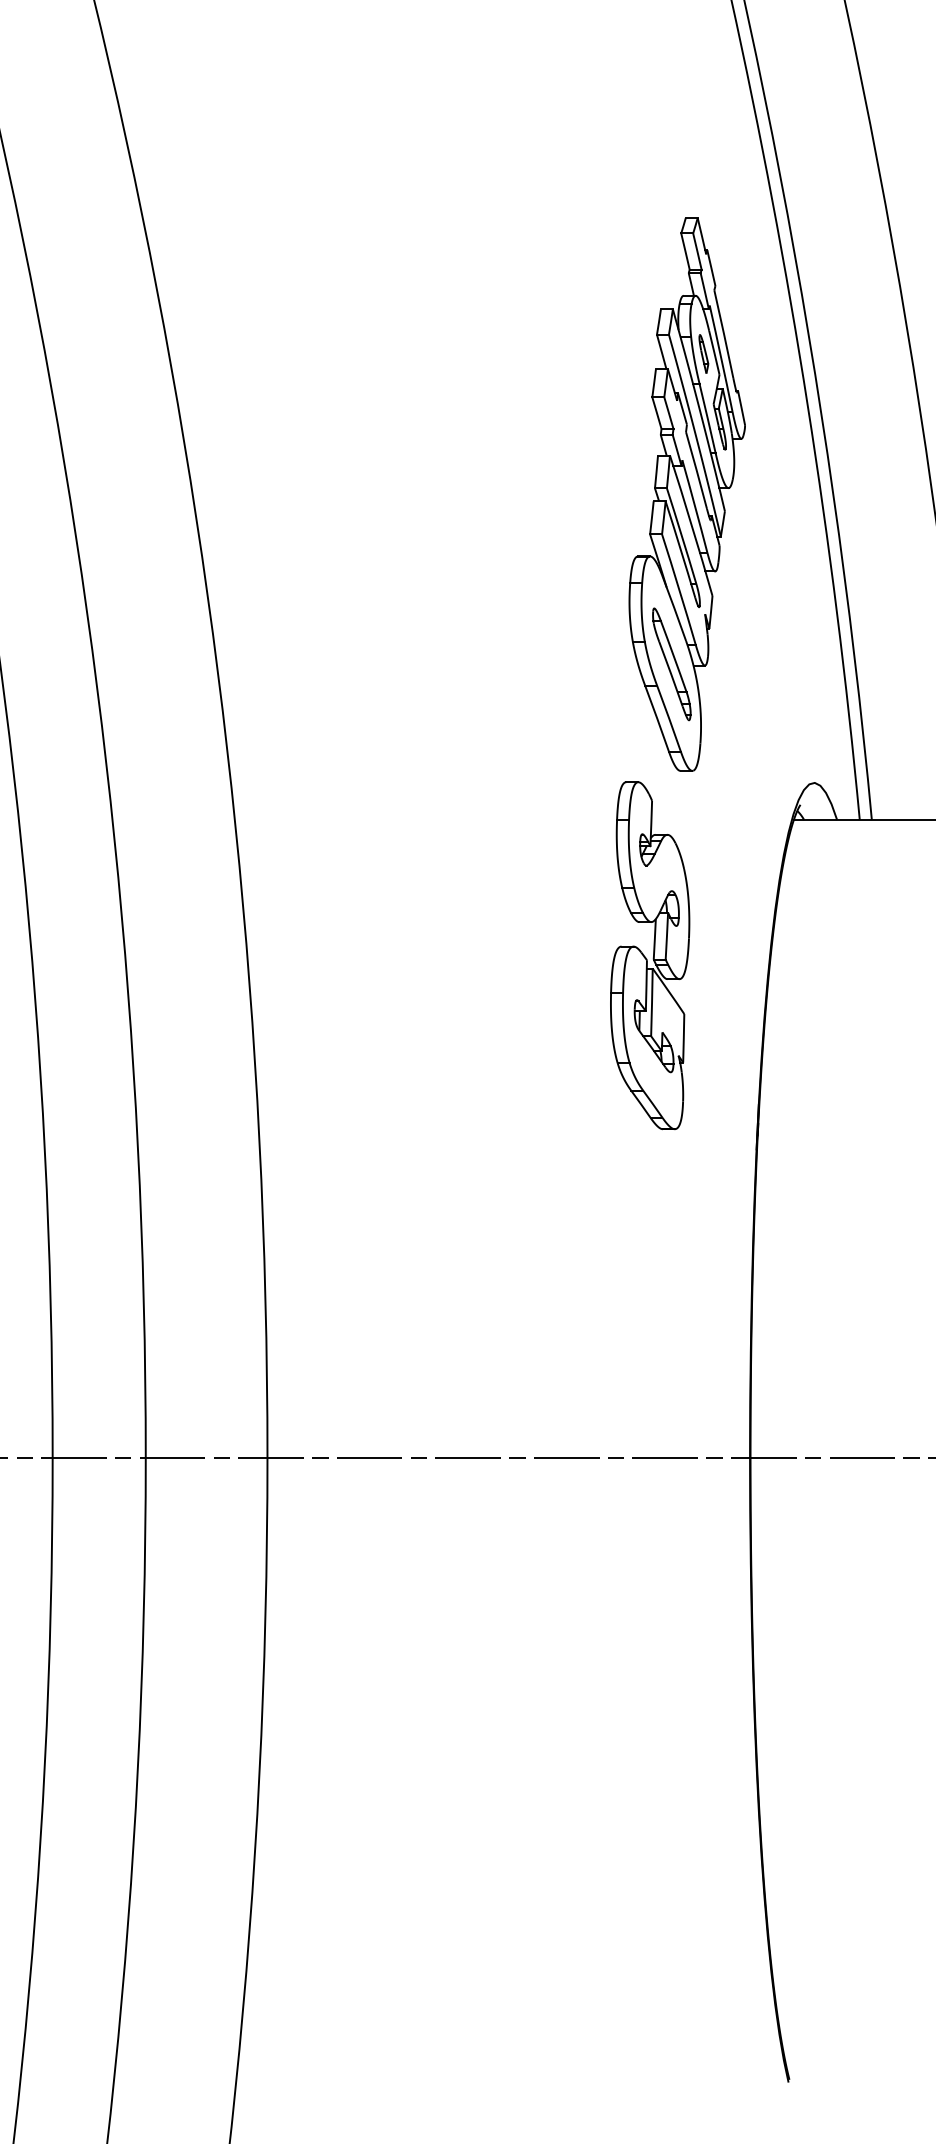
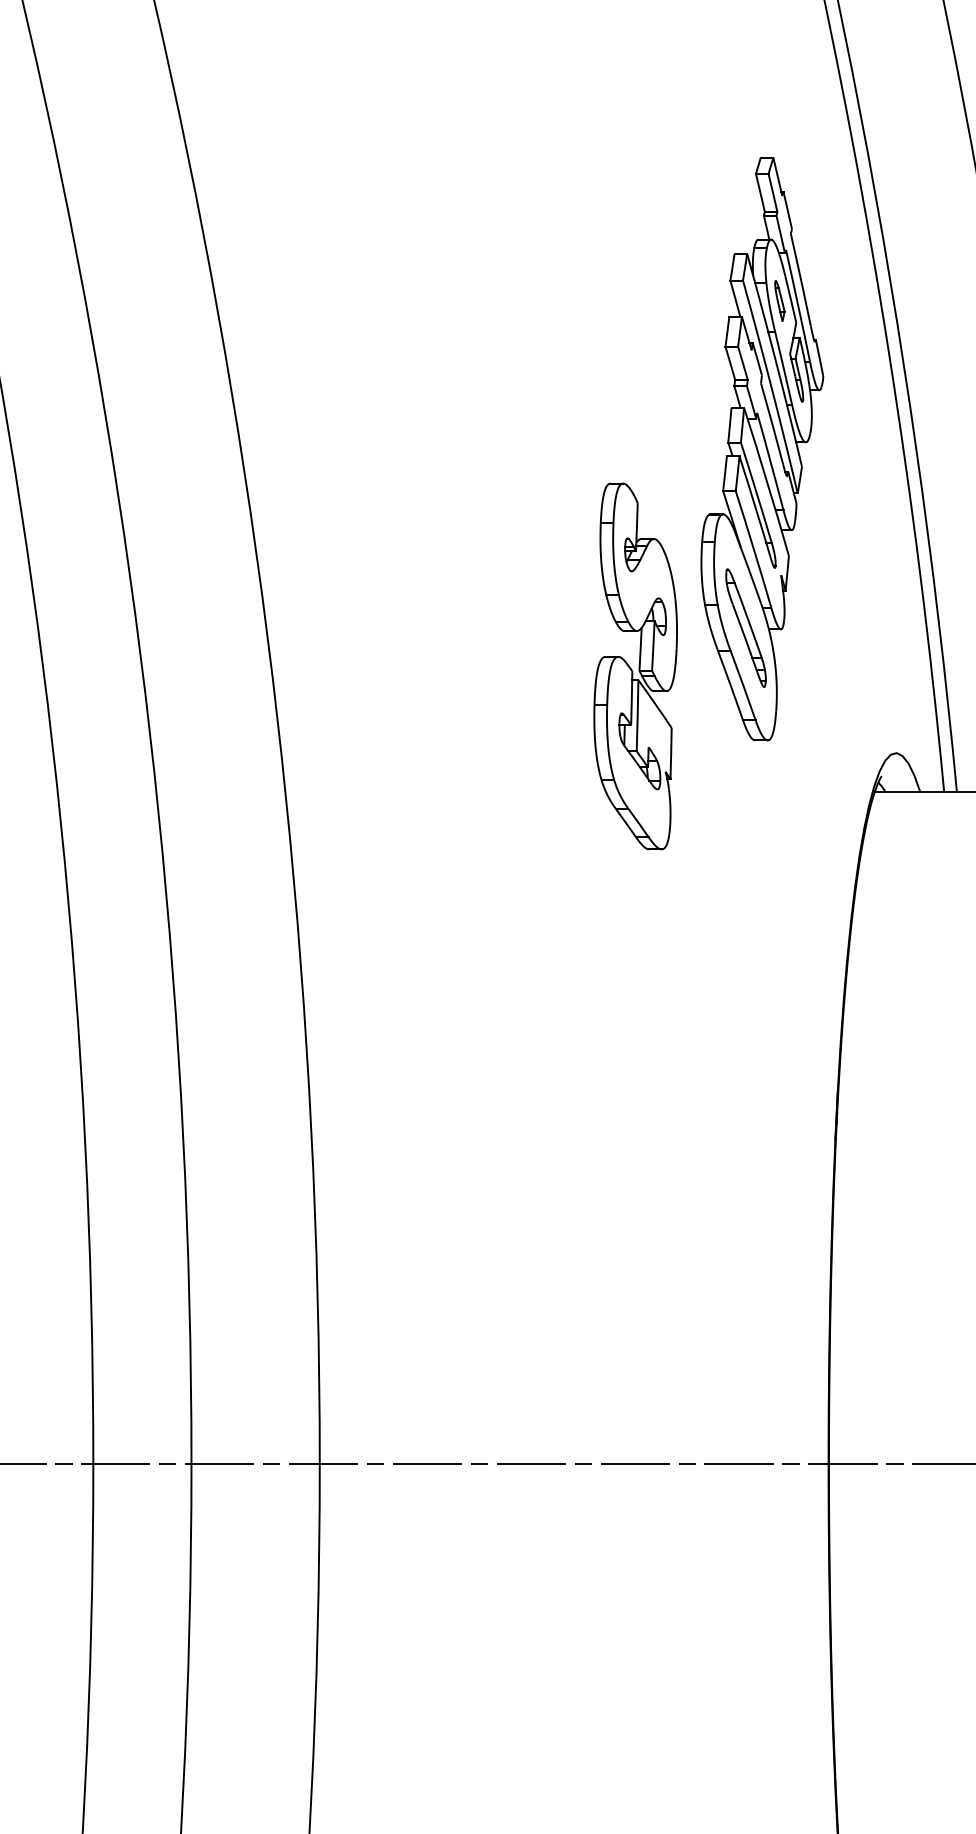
part: (650, 955) -> (636, 666), moved

